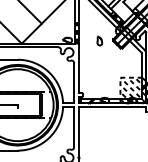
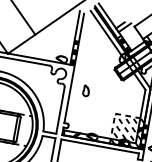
part: (99, 40) -> (86, 90), moved

